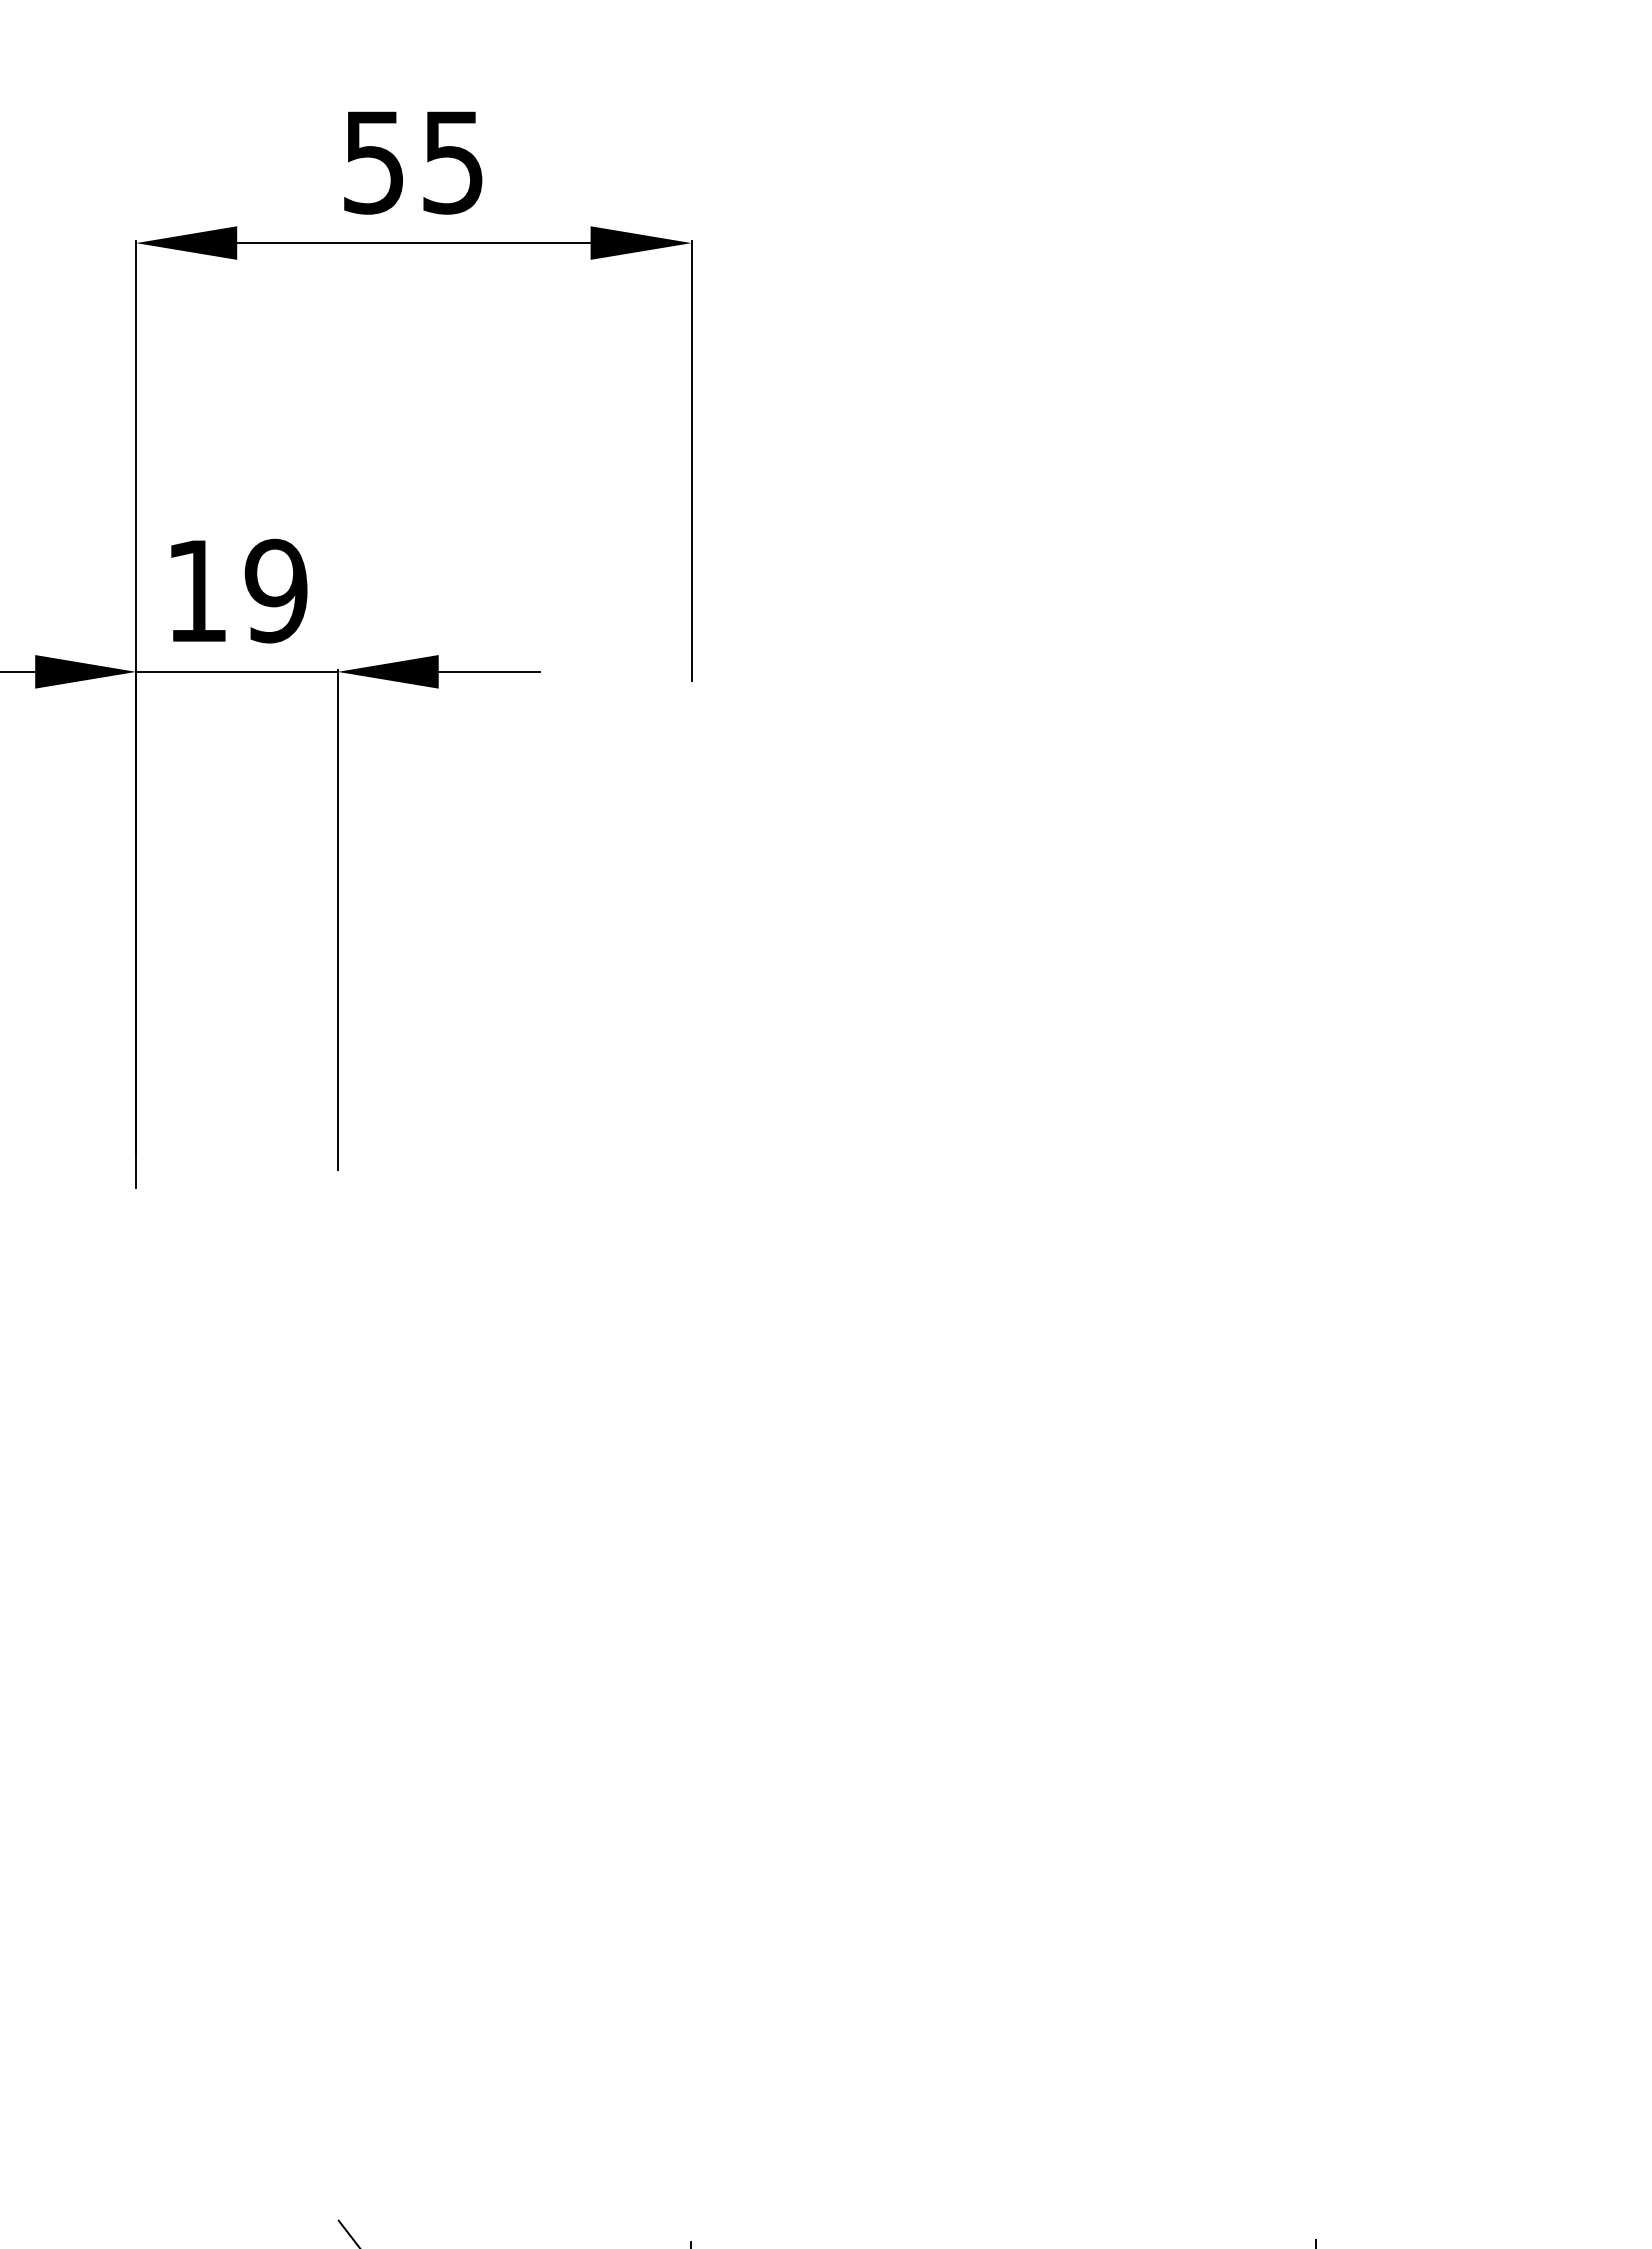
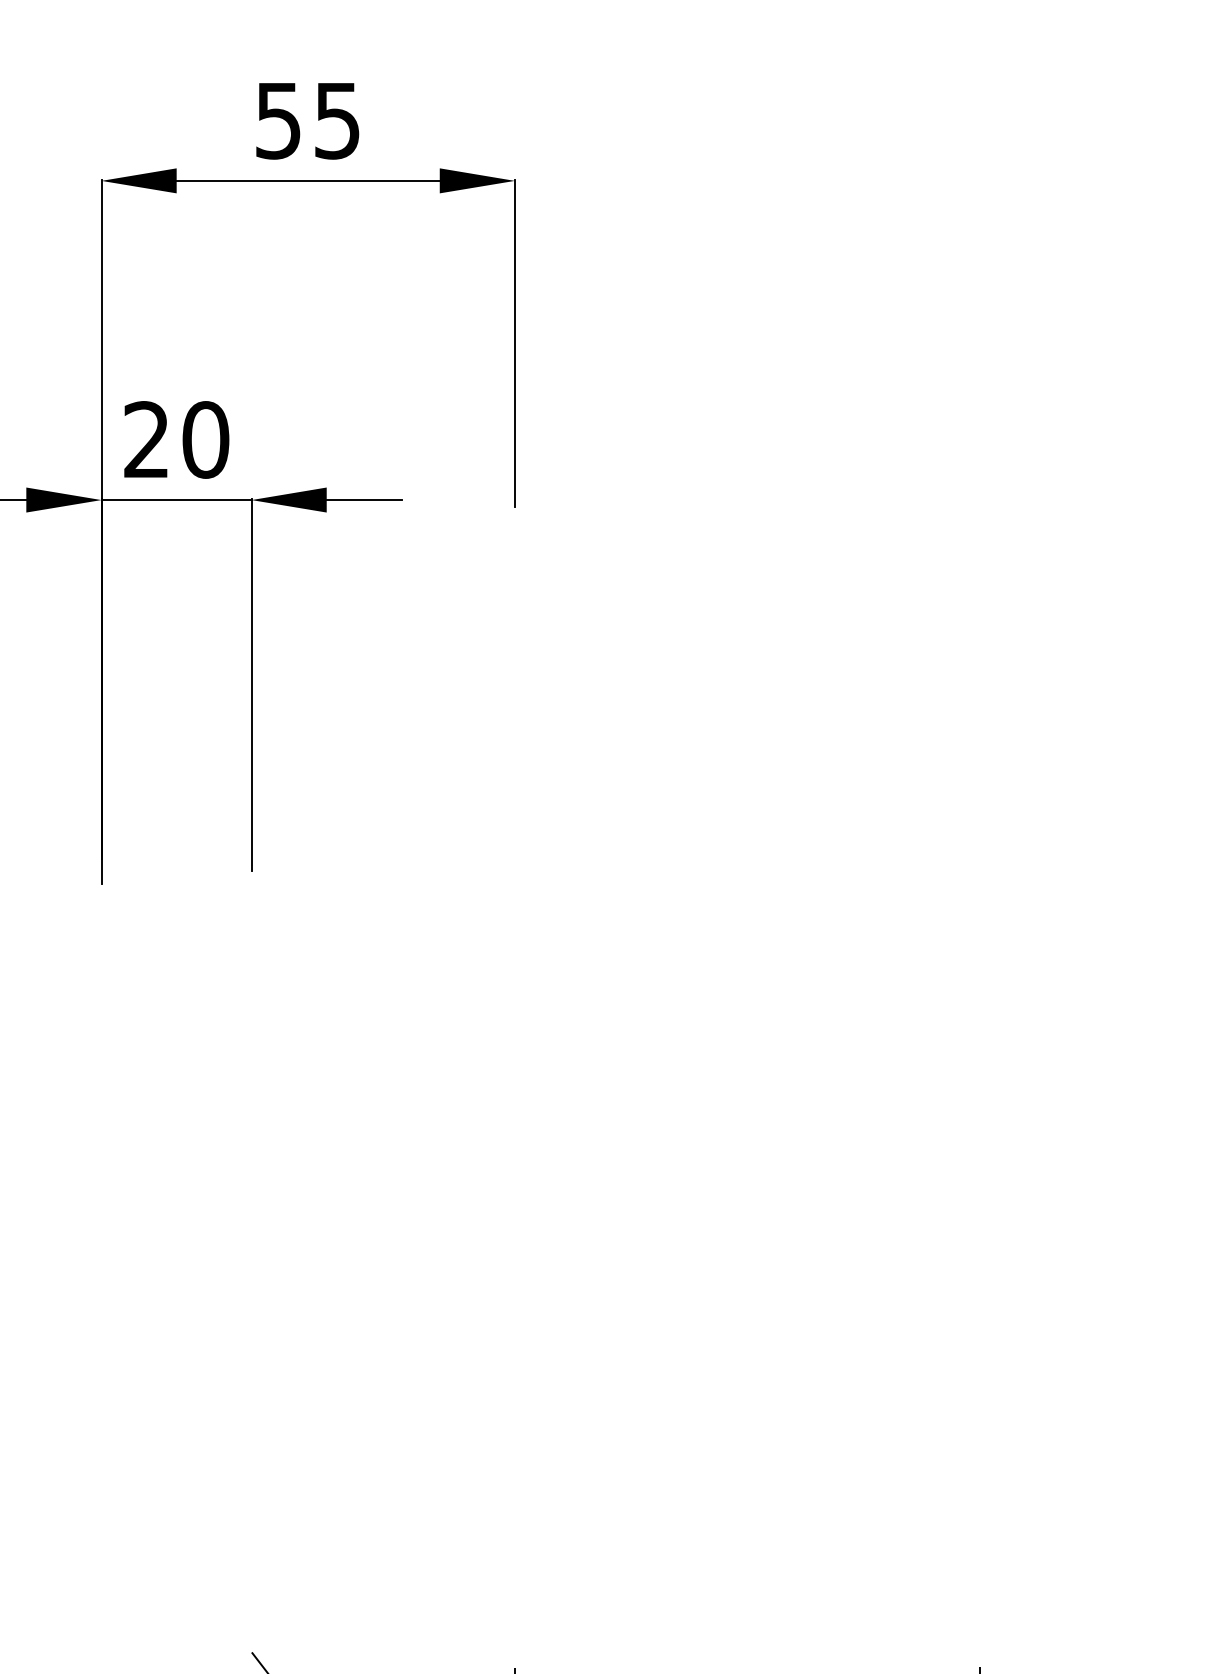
text: (236, 590) -> (176, 439), 19 -> 20

